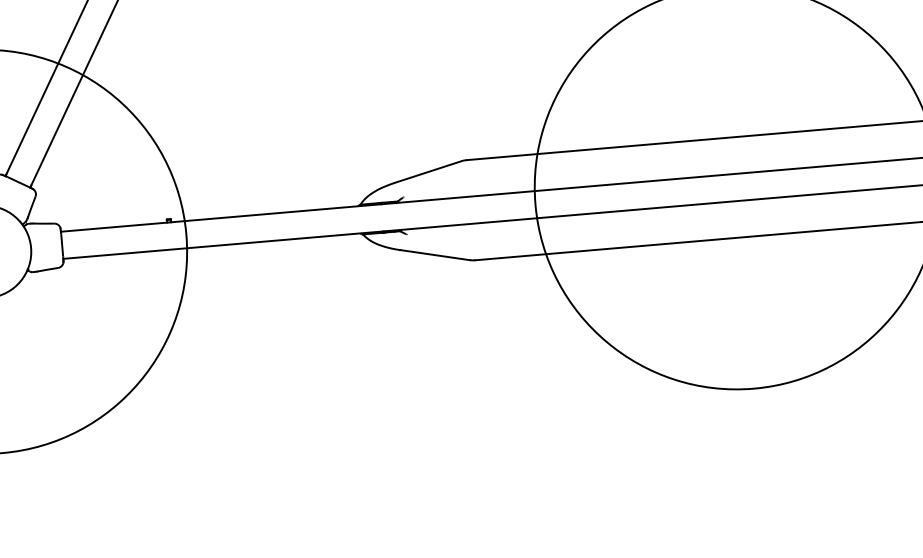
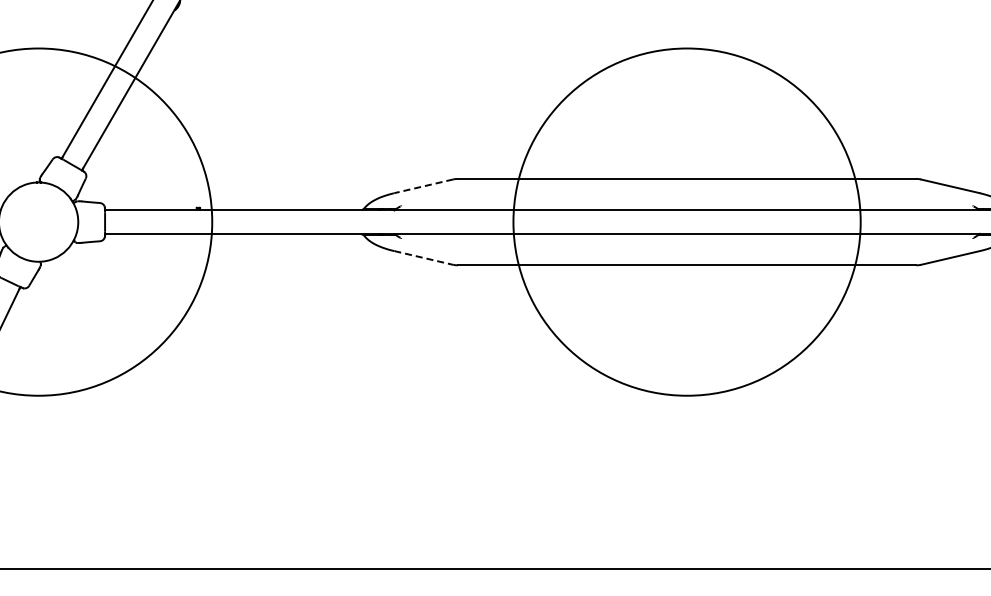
line: (427, 172) -> (423, 186), solid -> dashed
line: (436, 255) -> (424, 258), solid -> dashed

